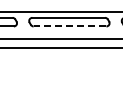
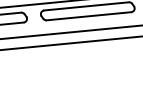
line: (69, 26) -> (88, 16), dashed -> solid

